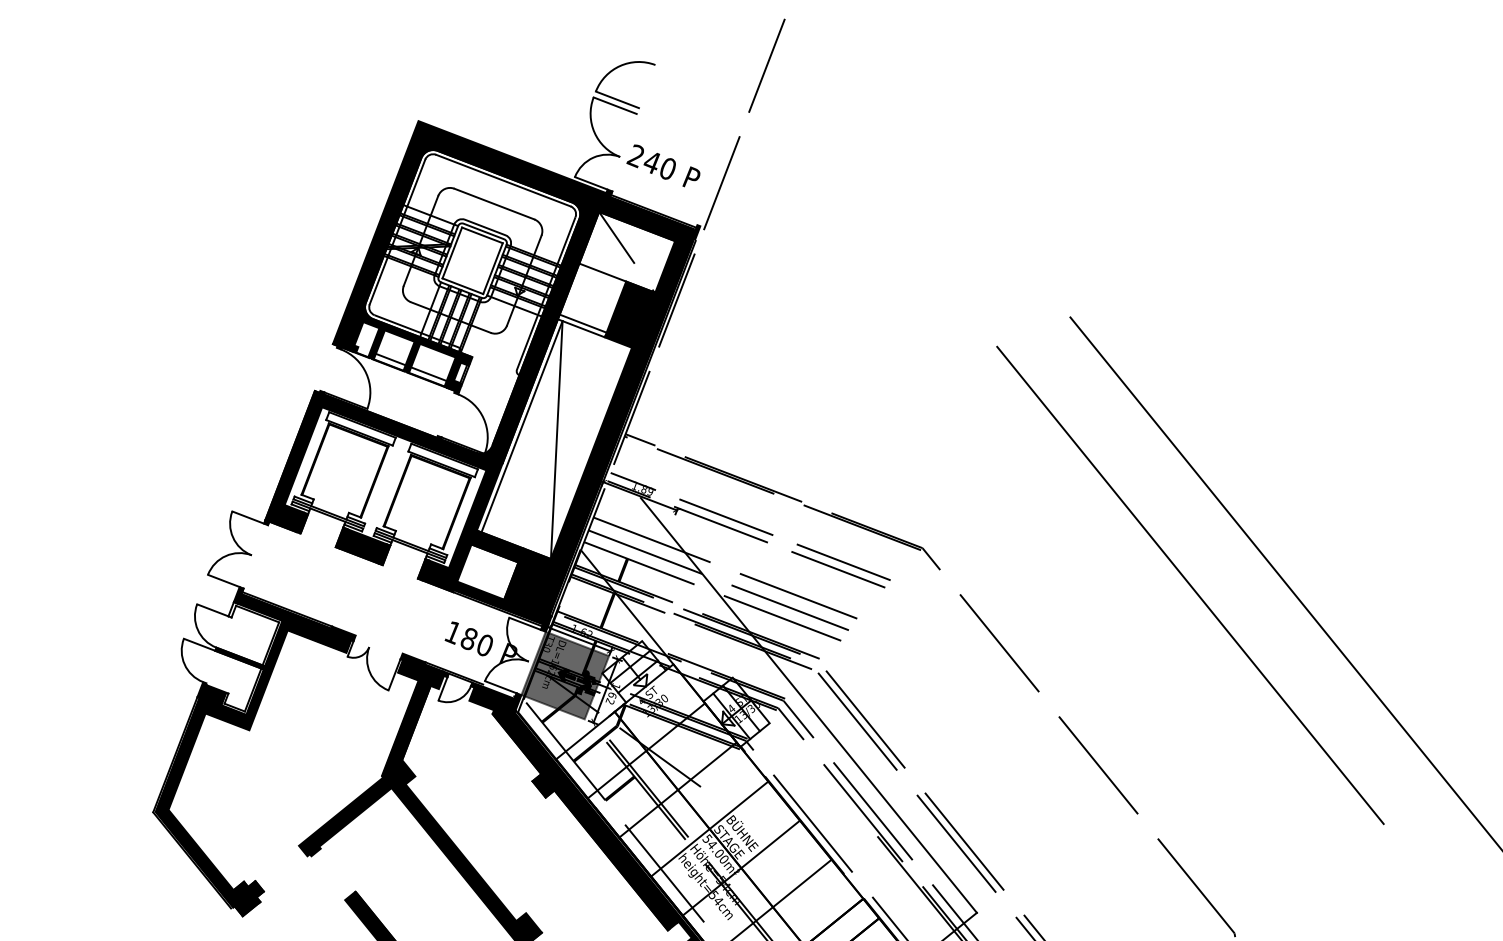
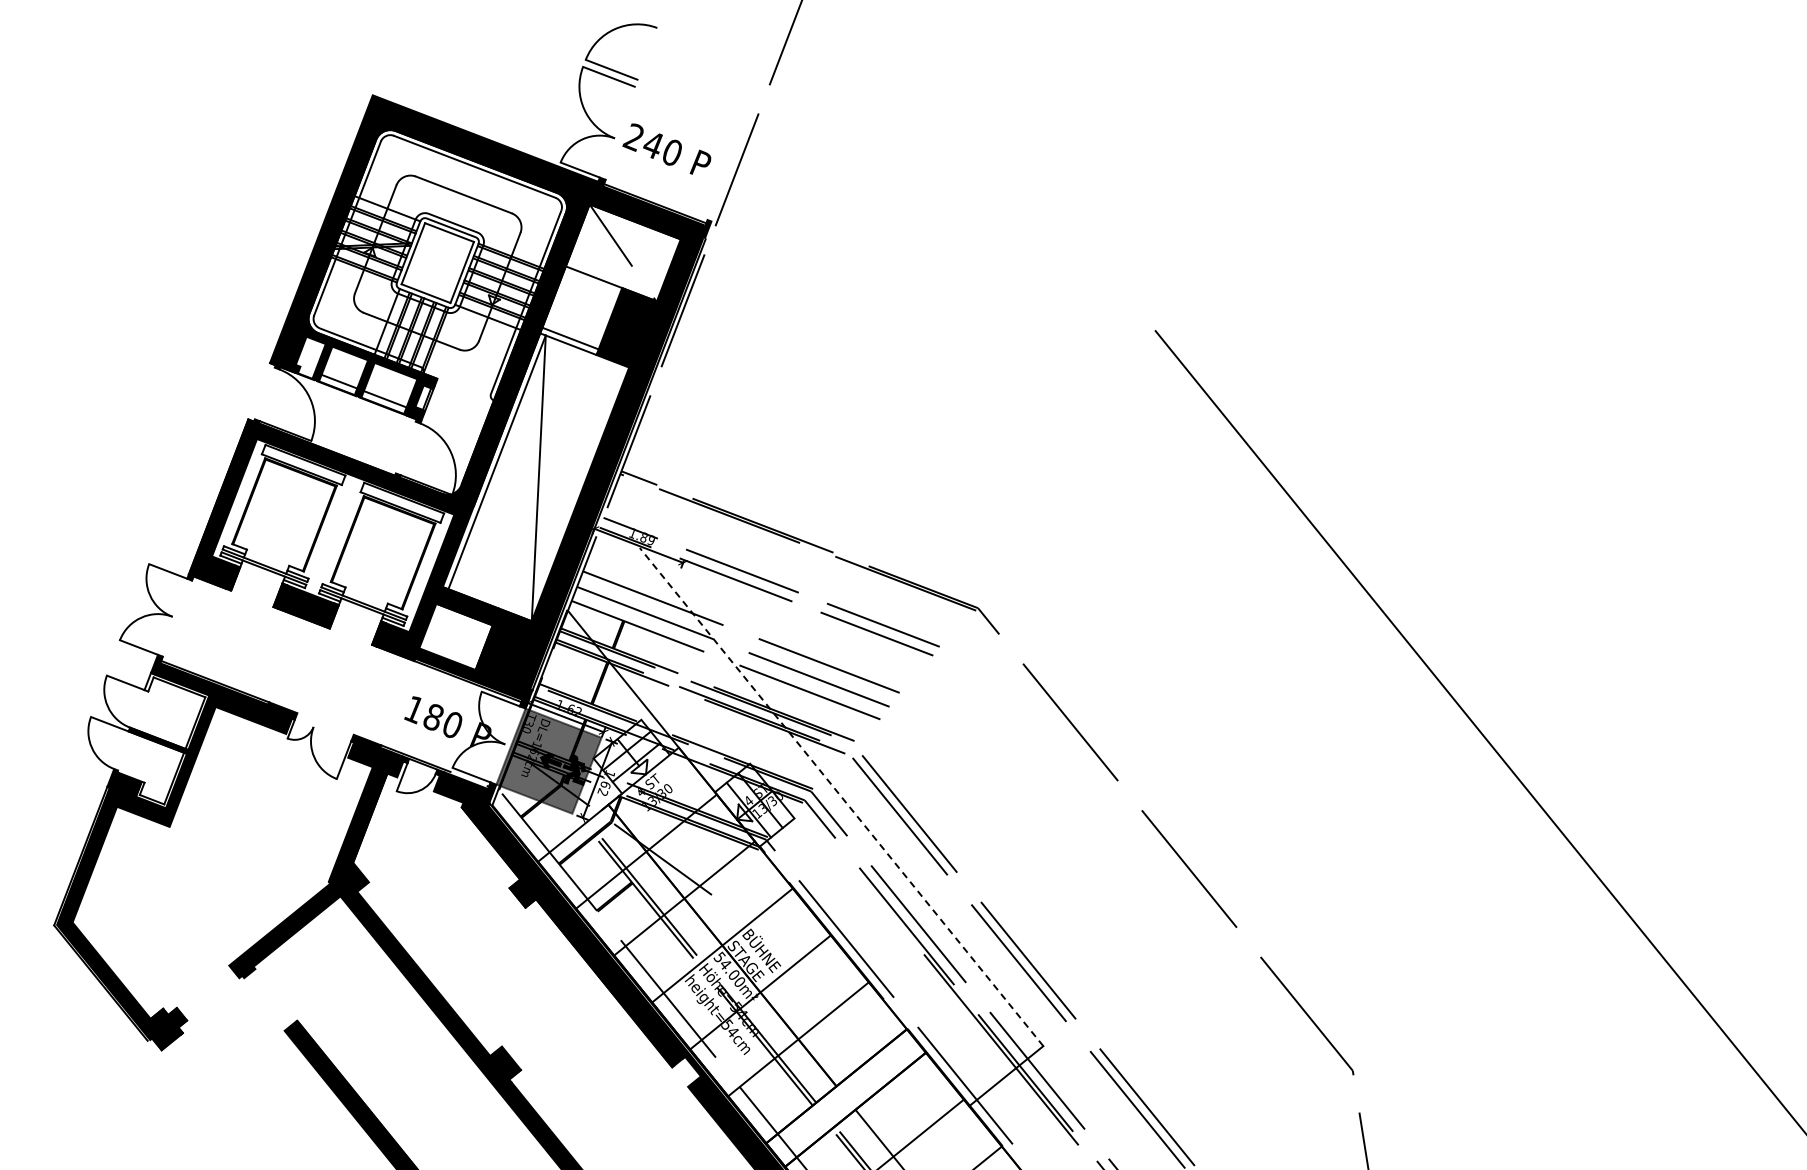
line: (1190, 585) -> (1299, 652), removed
line: (808, 705) -> (841, 797), solid -> dashed

